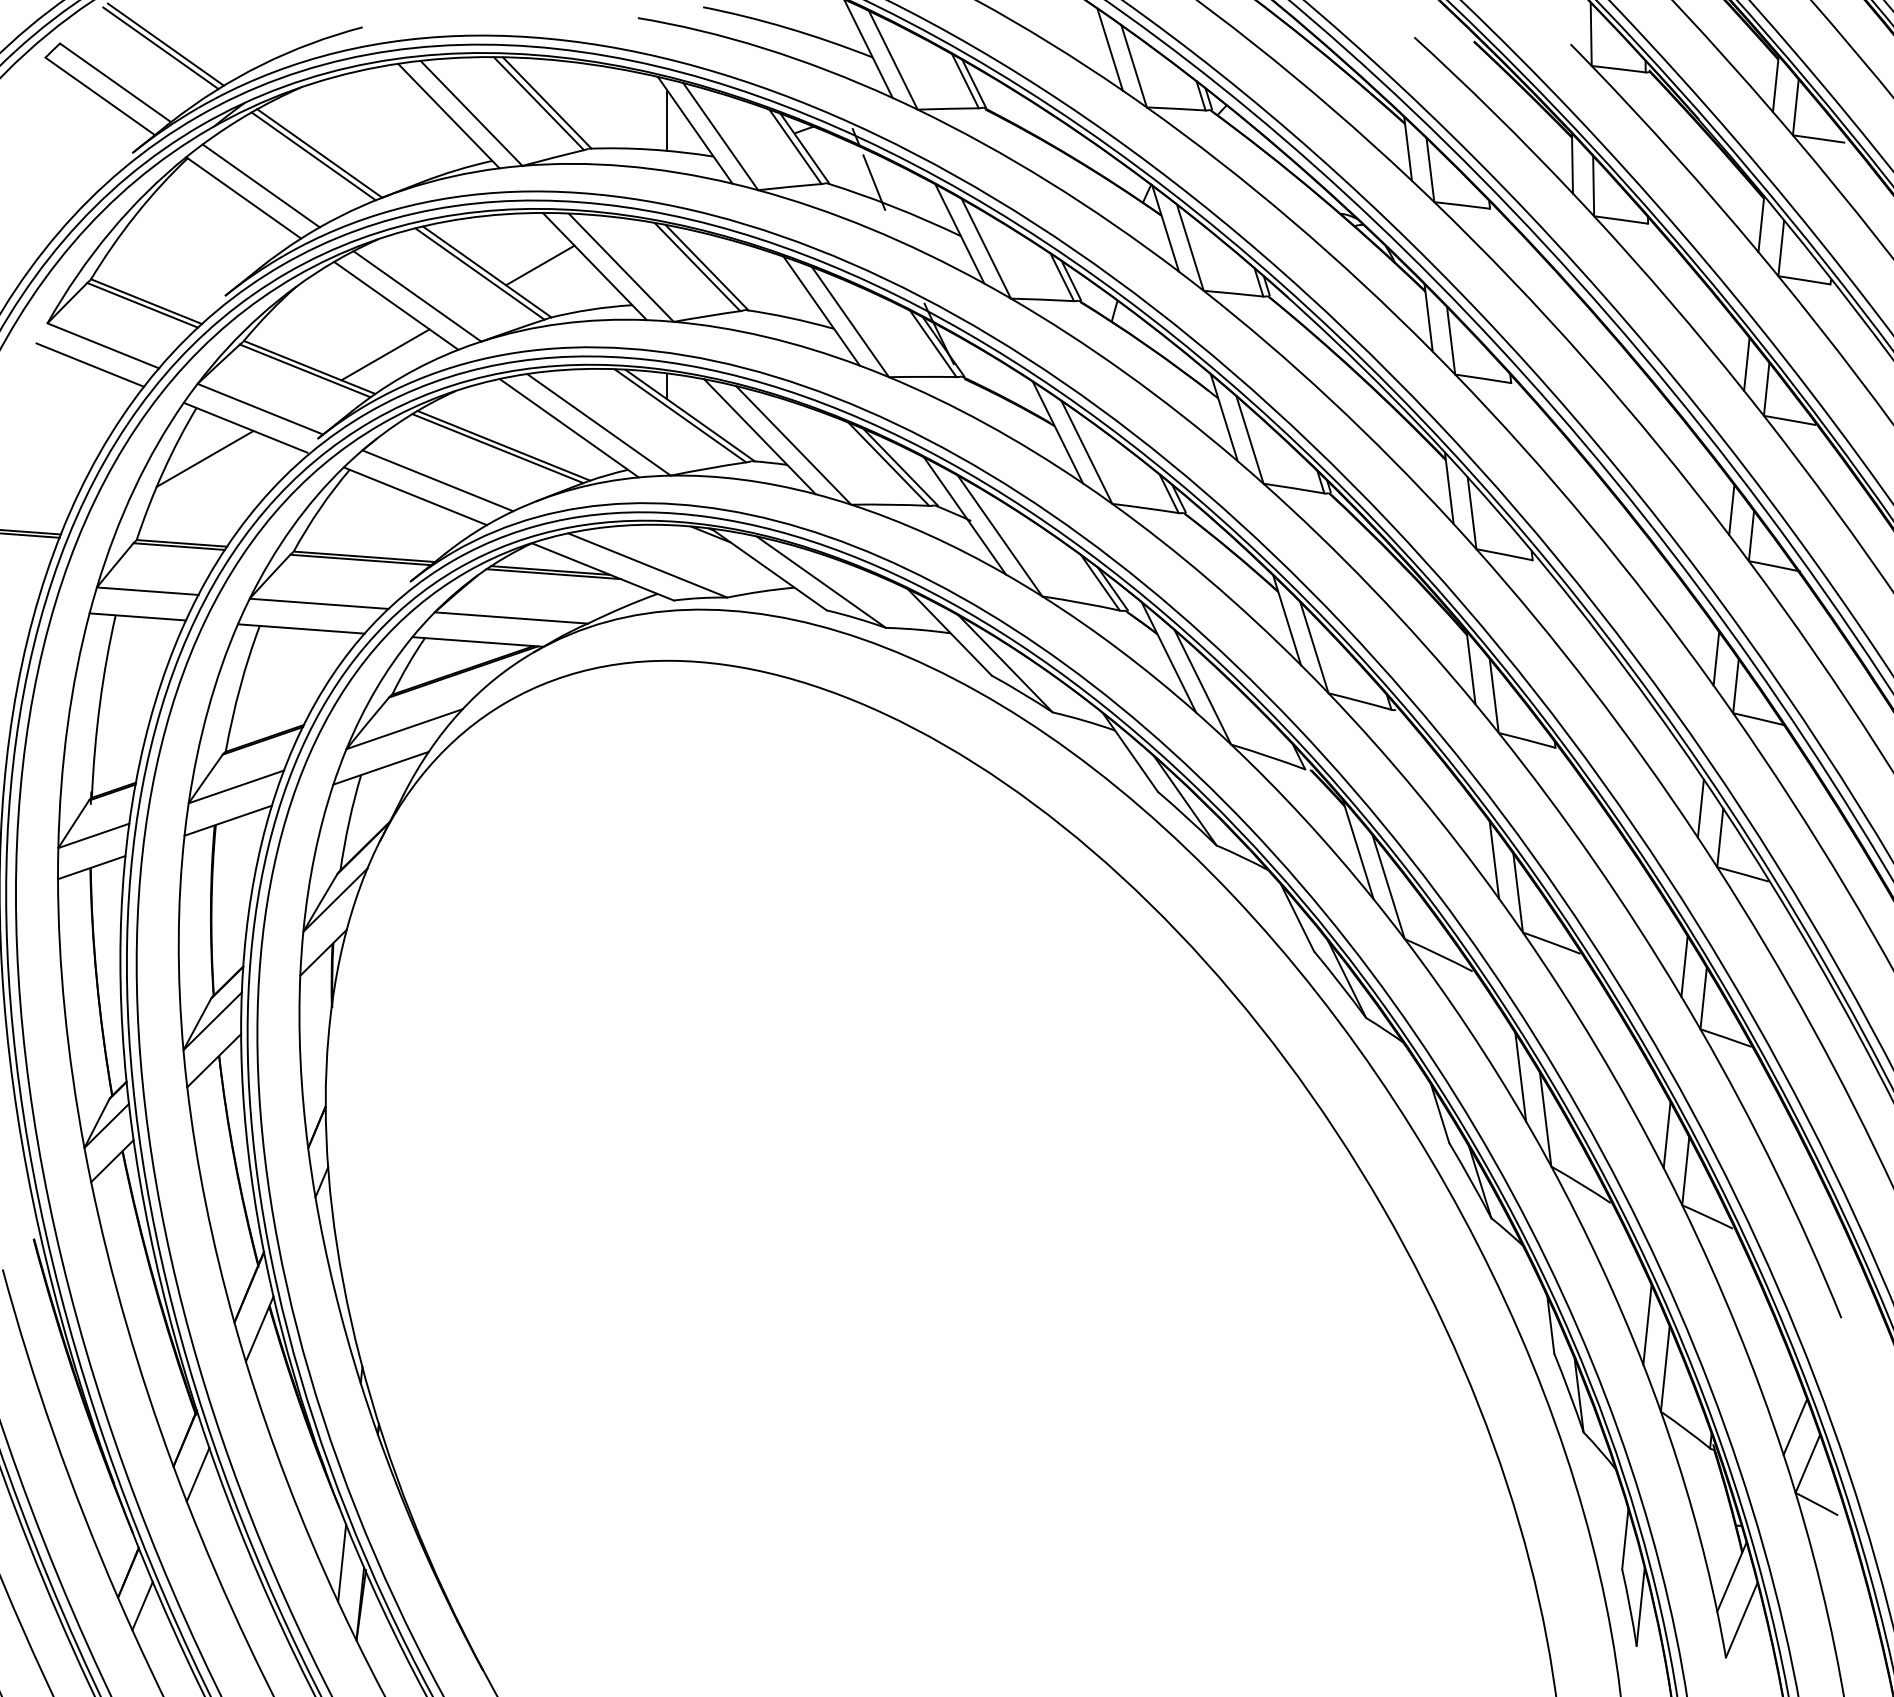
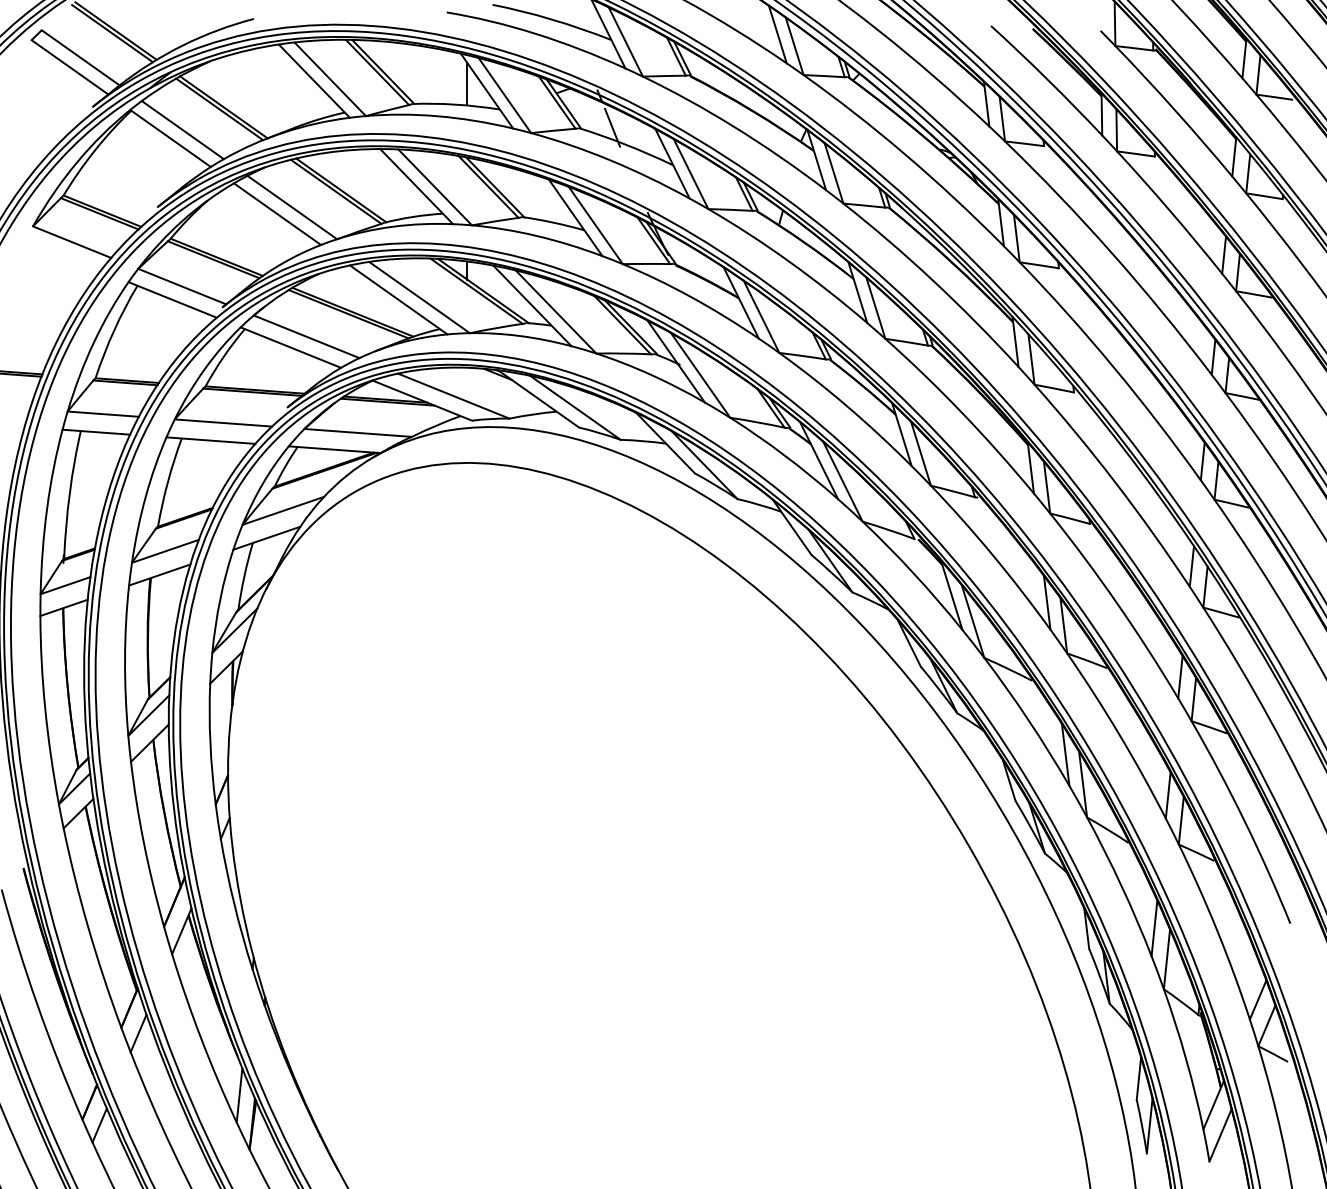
line: (540, 265) -> (378, 185), removed
line: (385, 354) -> (269, 248), removed
line: (90, 364) -> (63, 255), removed
line: (204, 458) -> (143, 321), removed

